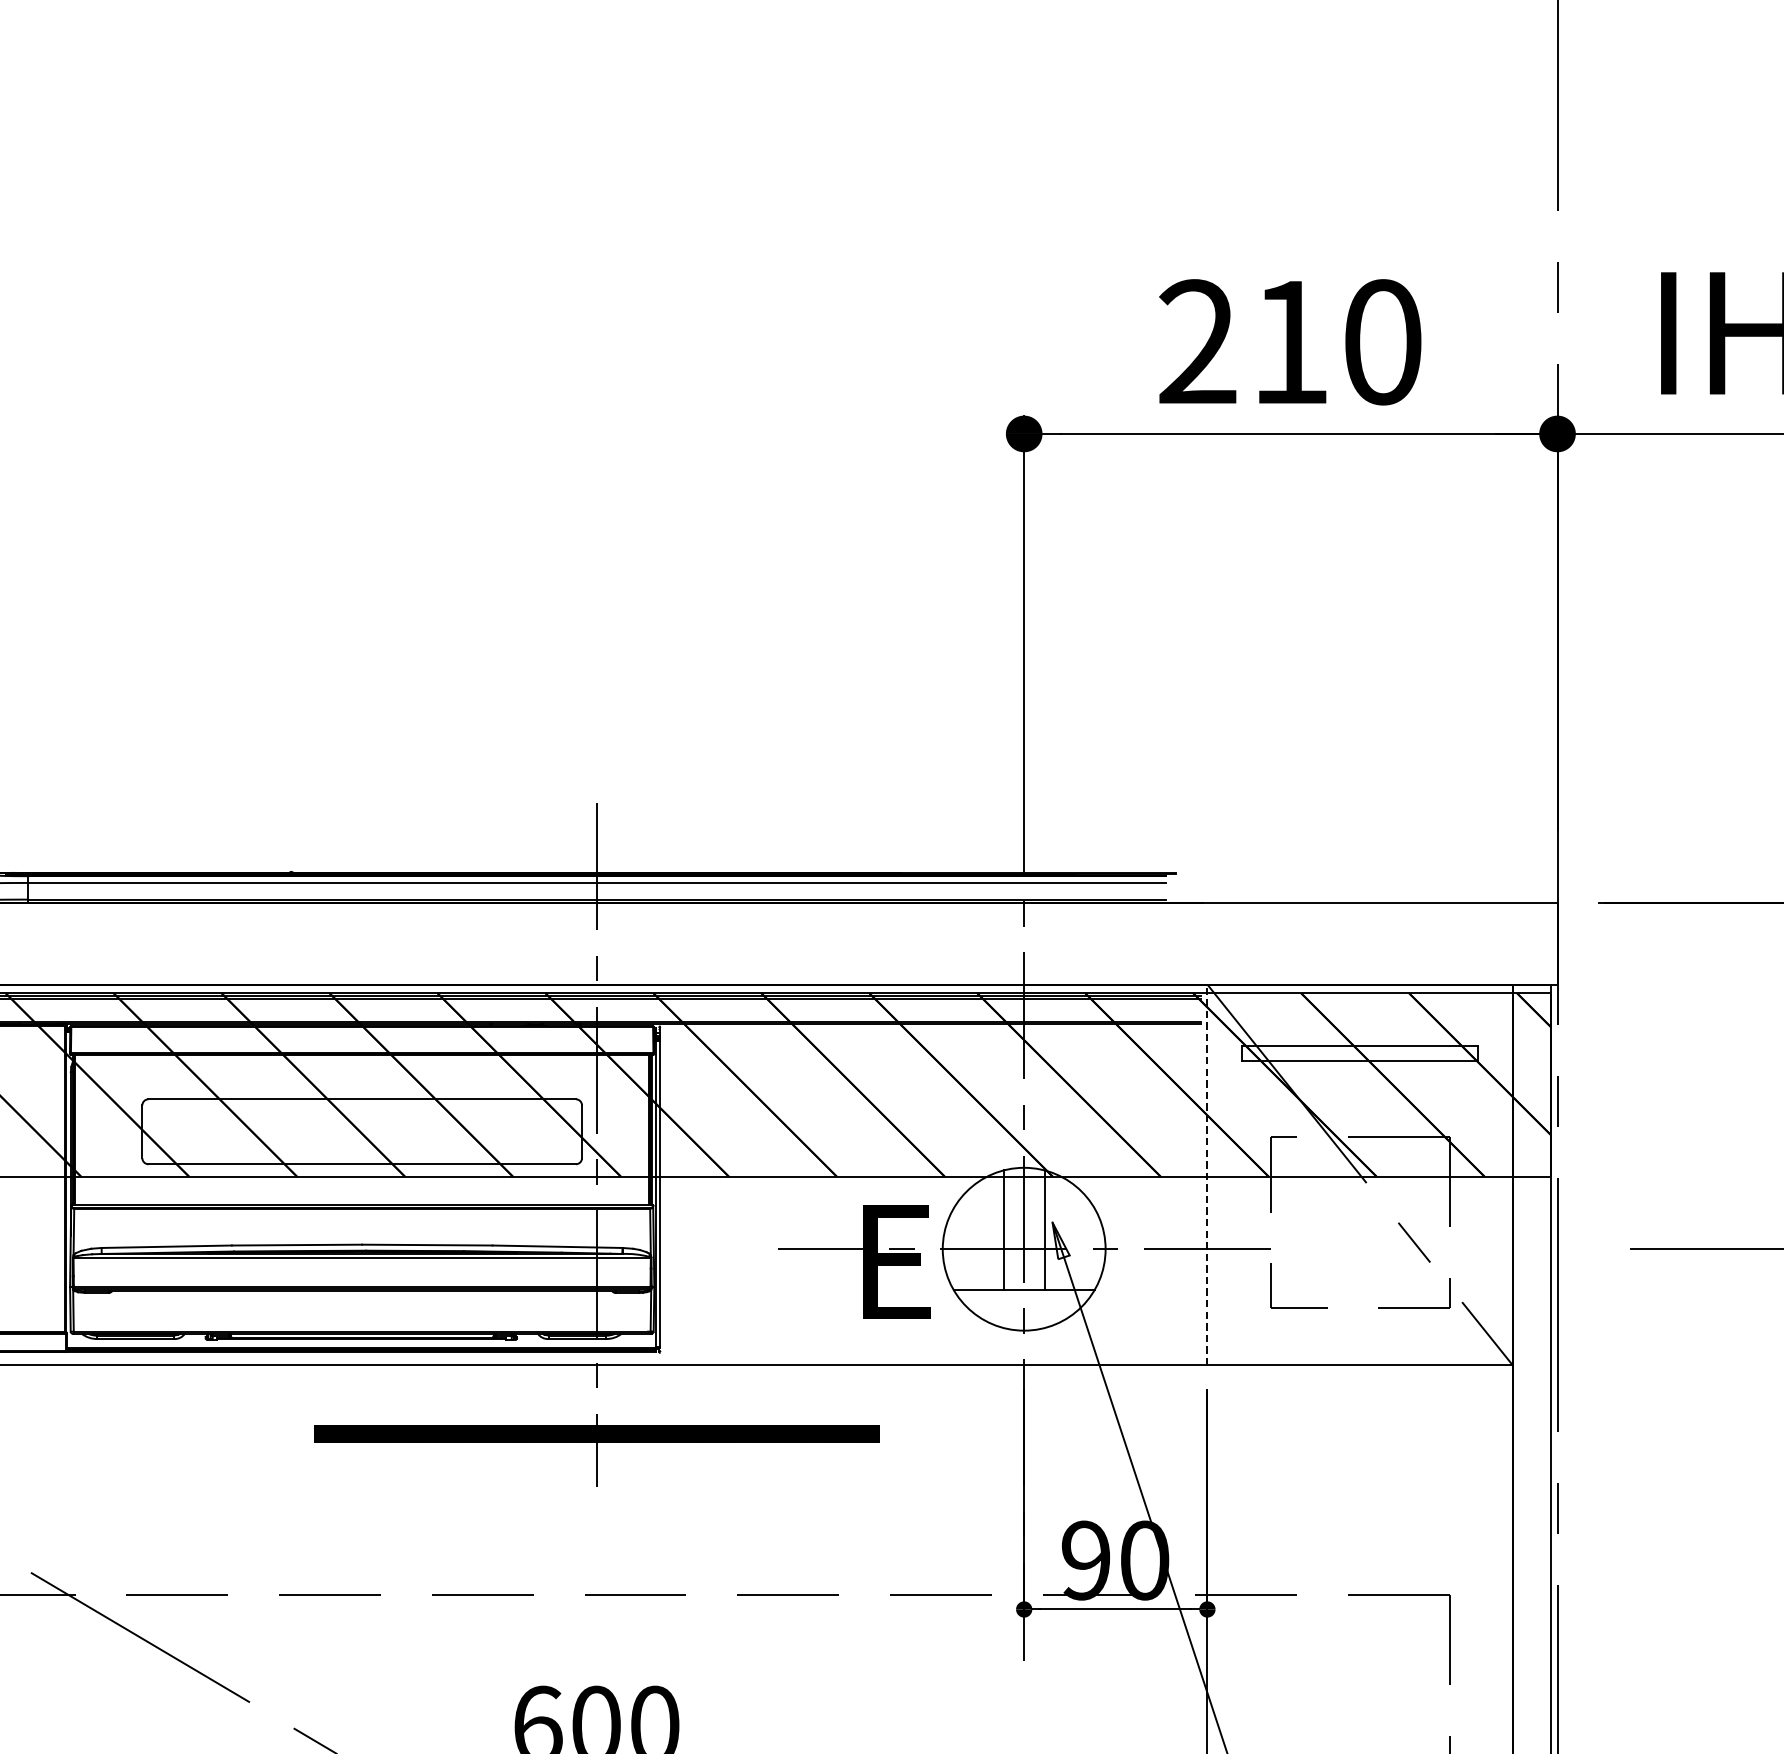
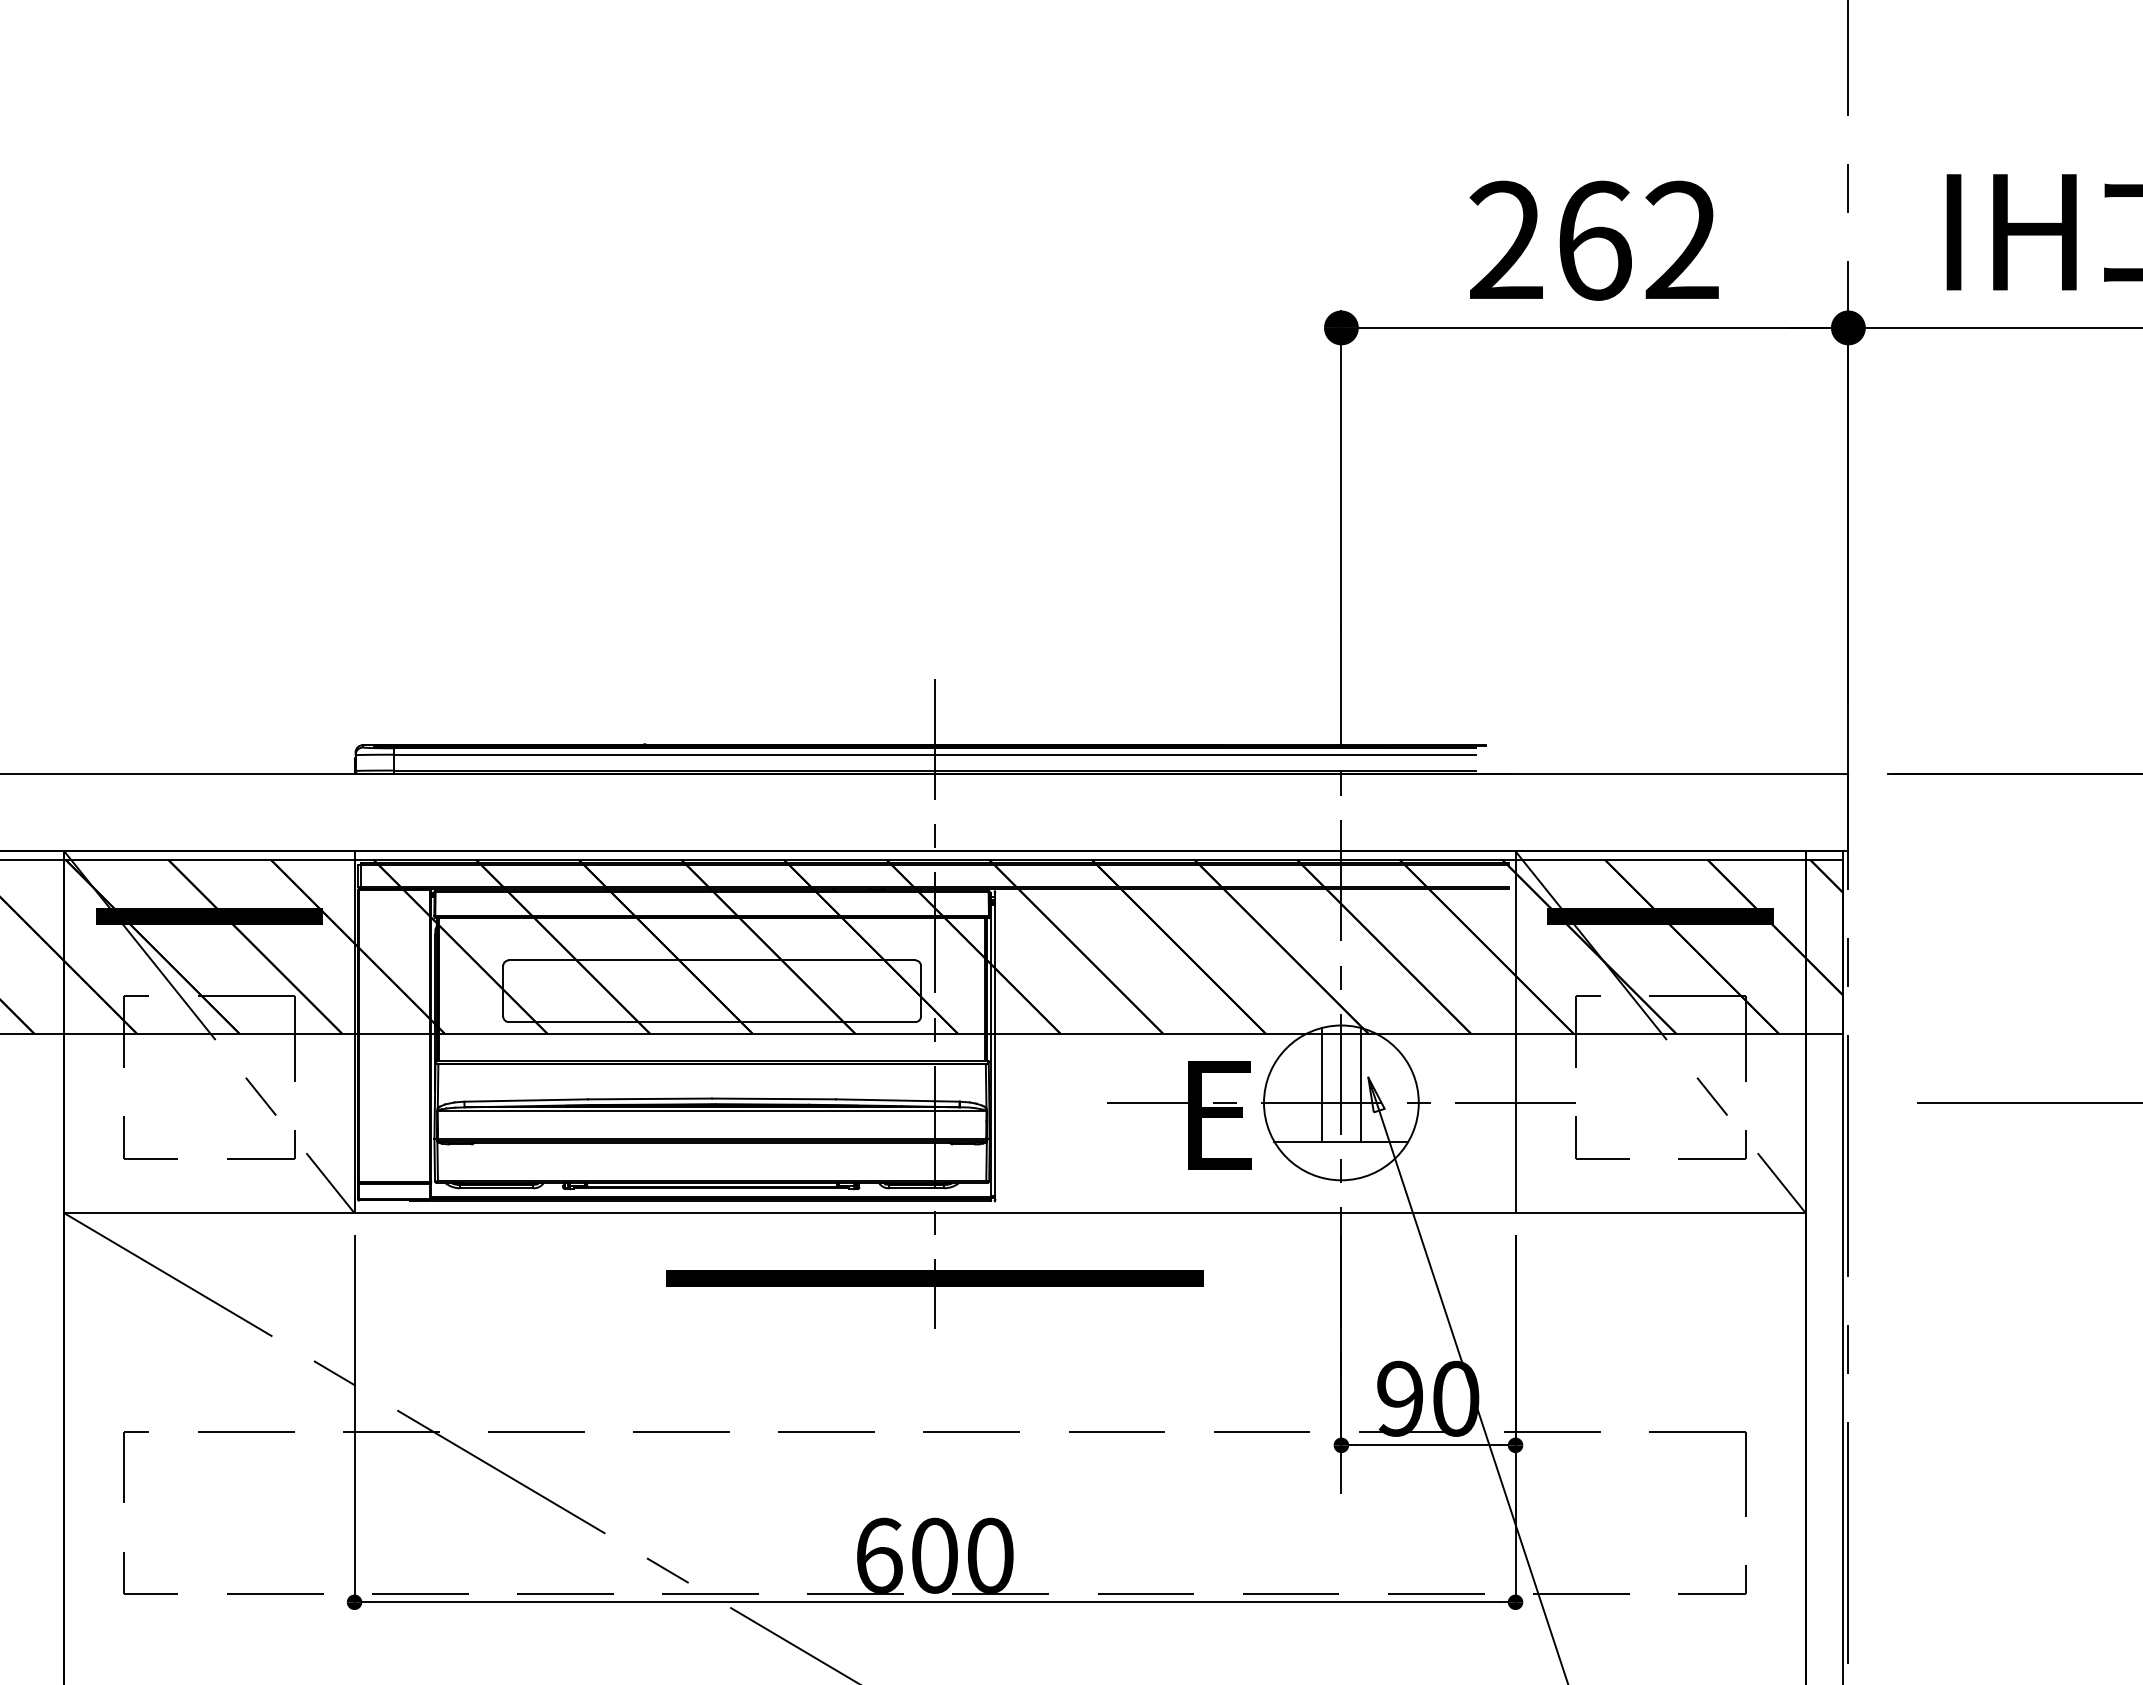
text: (1336, 341) -> (1638, 240), 210 -> 262
hatch: (1359, 1053) -> (1660, 916), added
line: (1207, 1175) -> (1515, 1032), dashed -> solid

